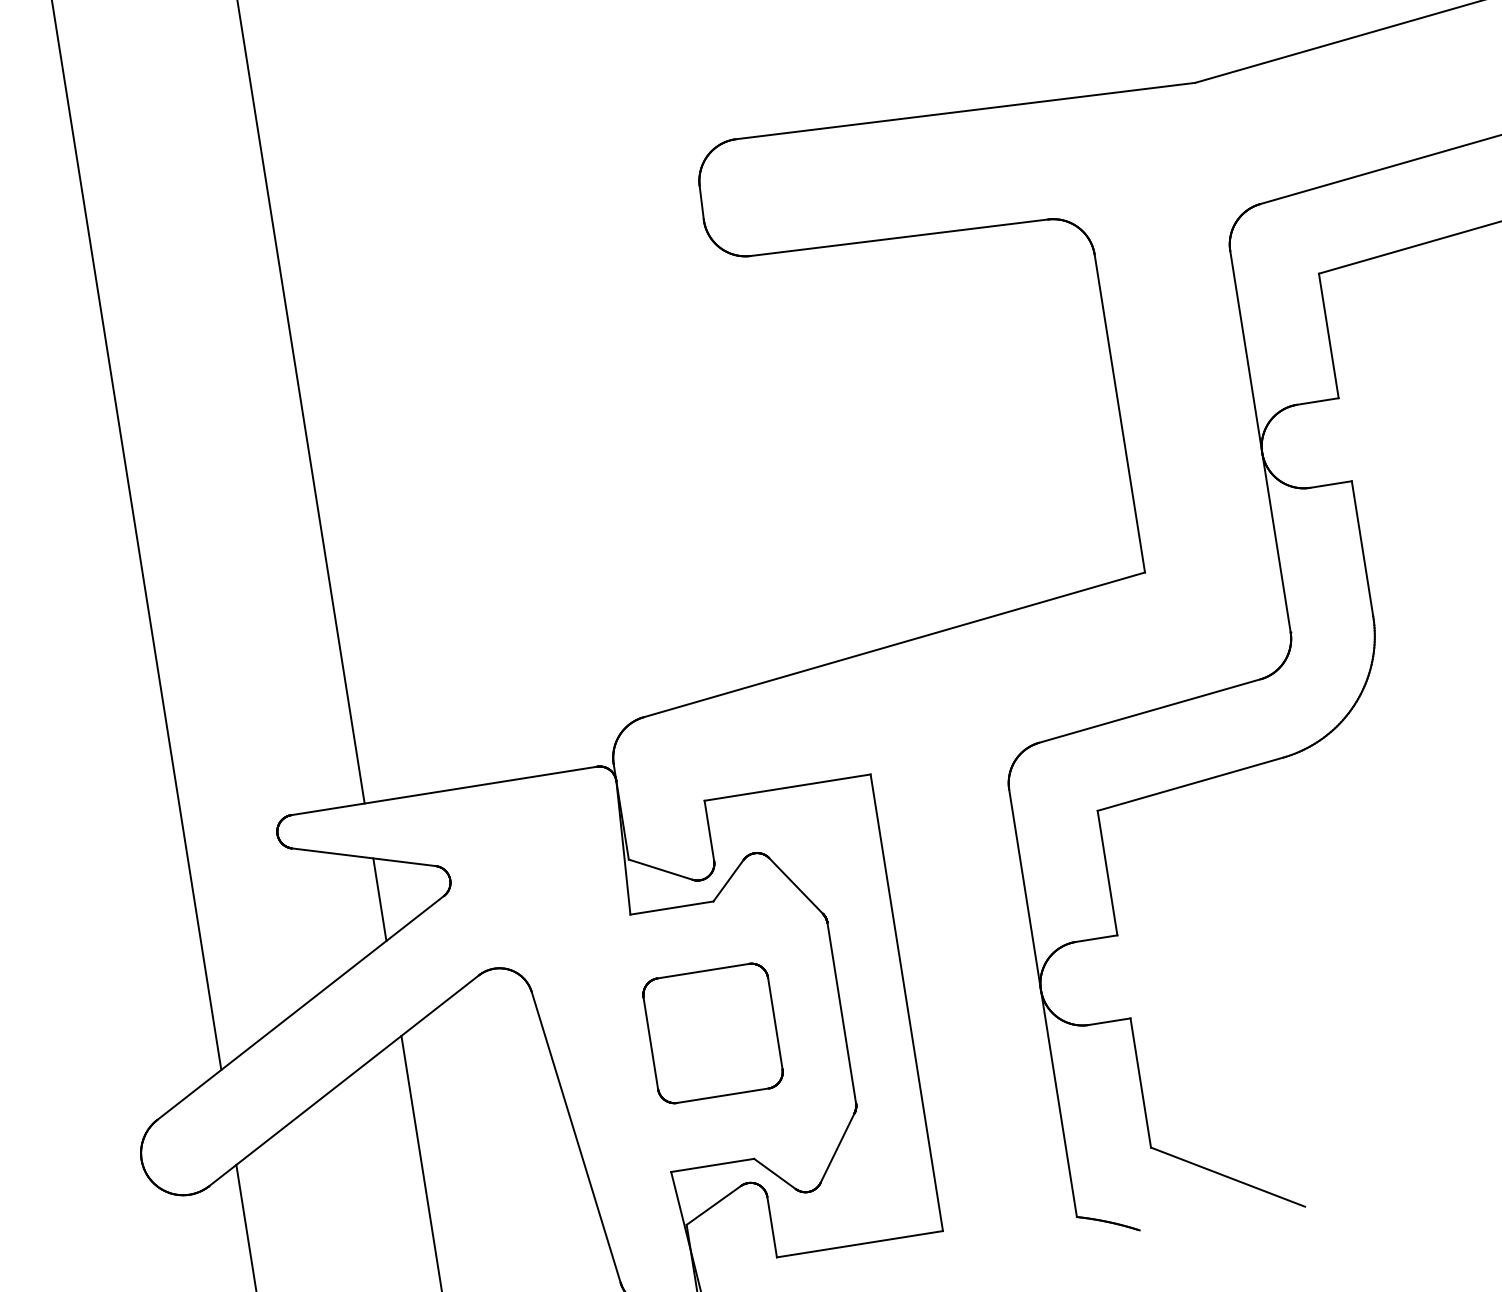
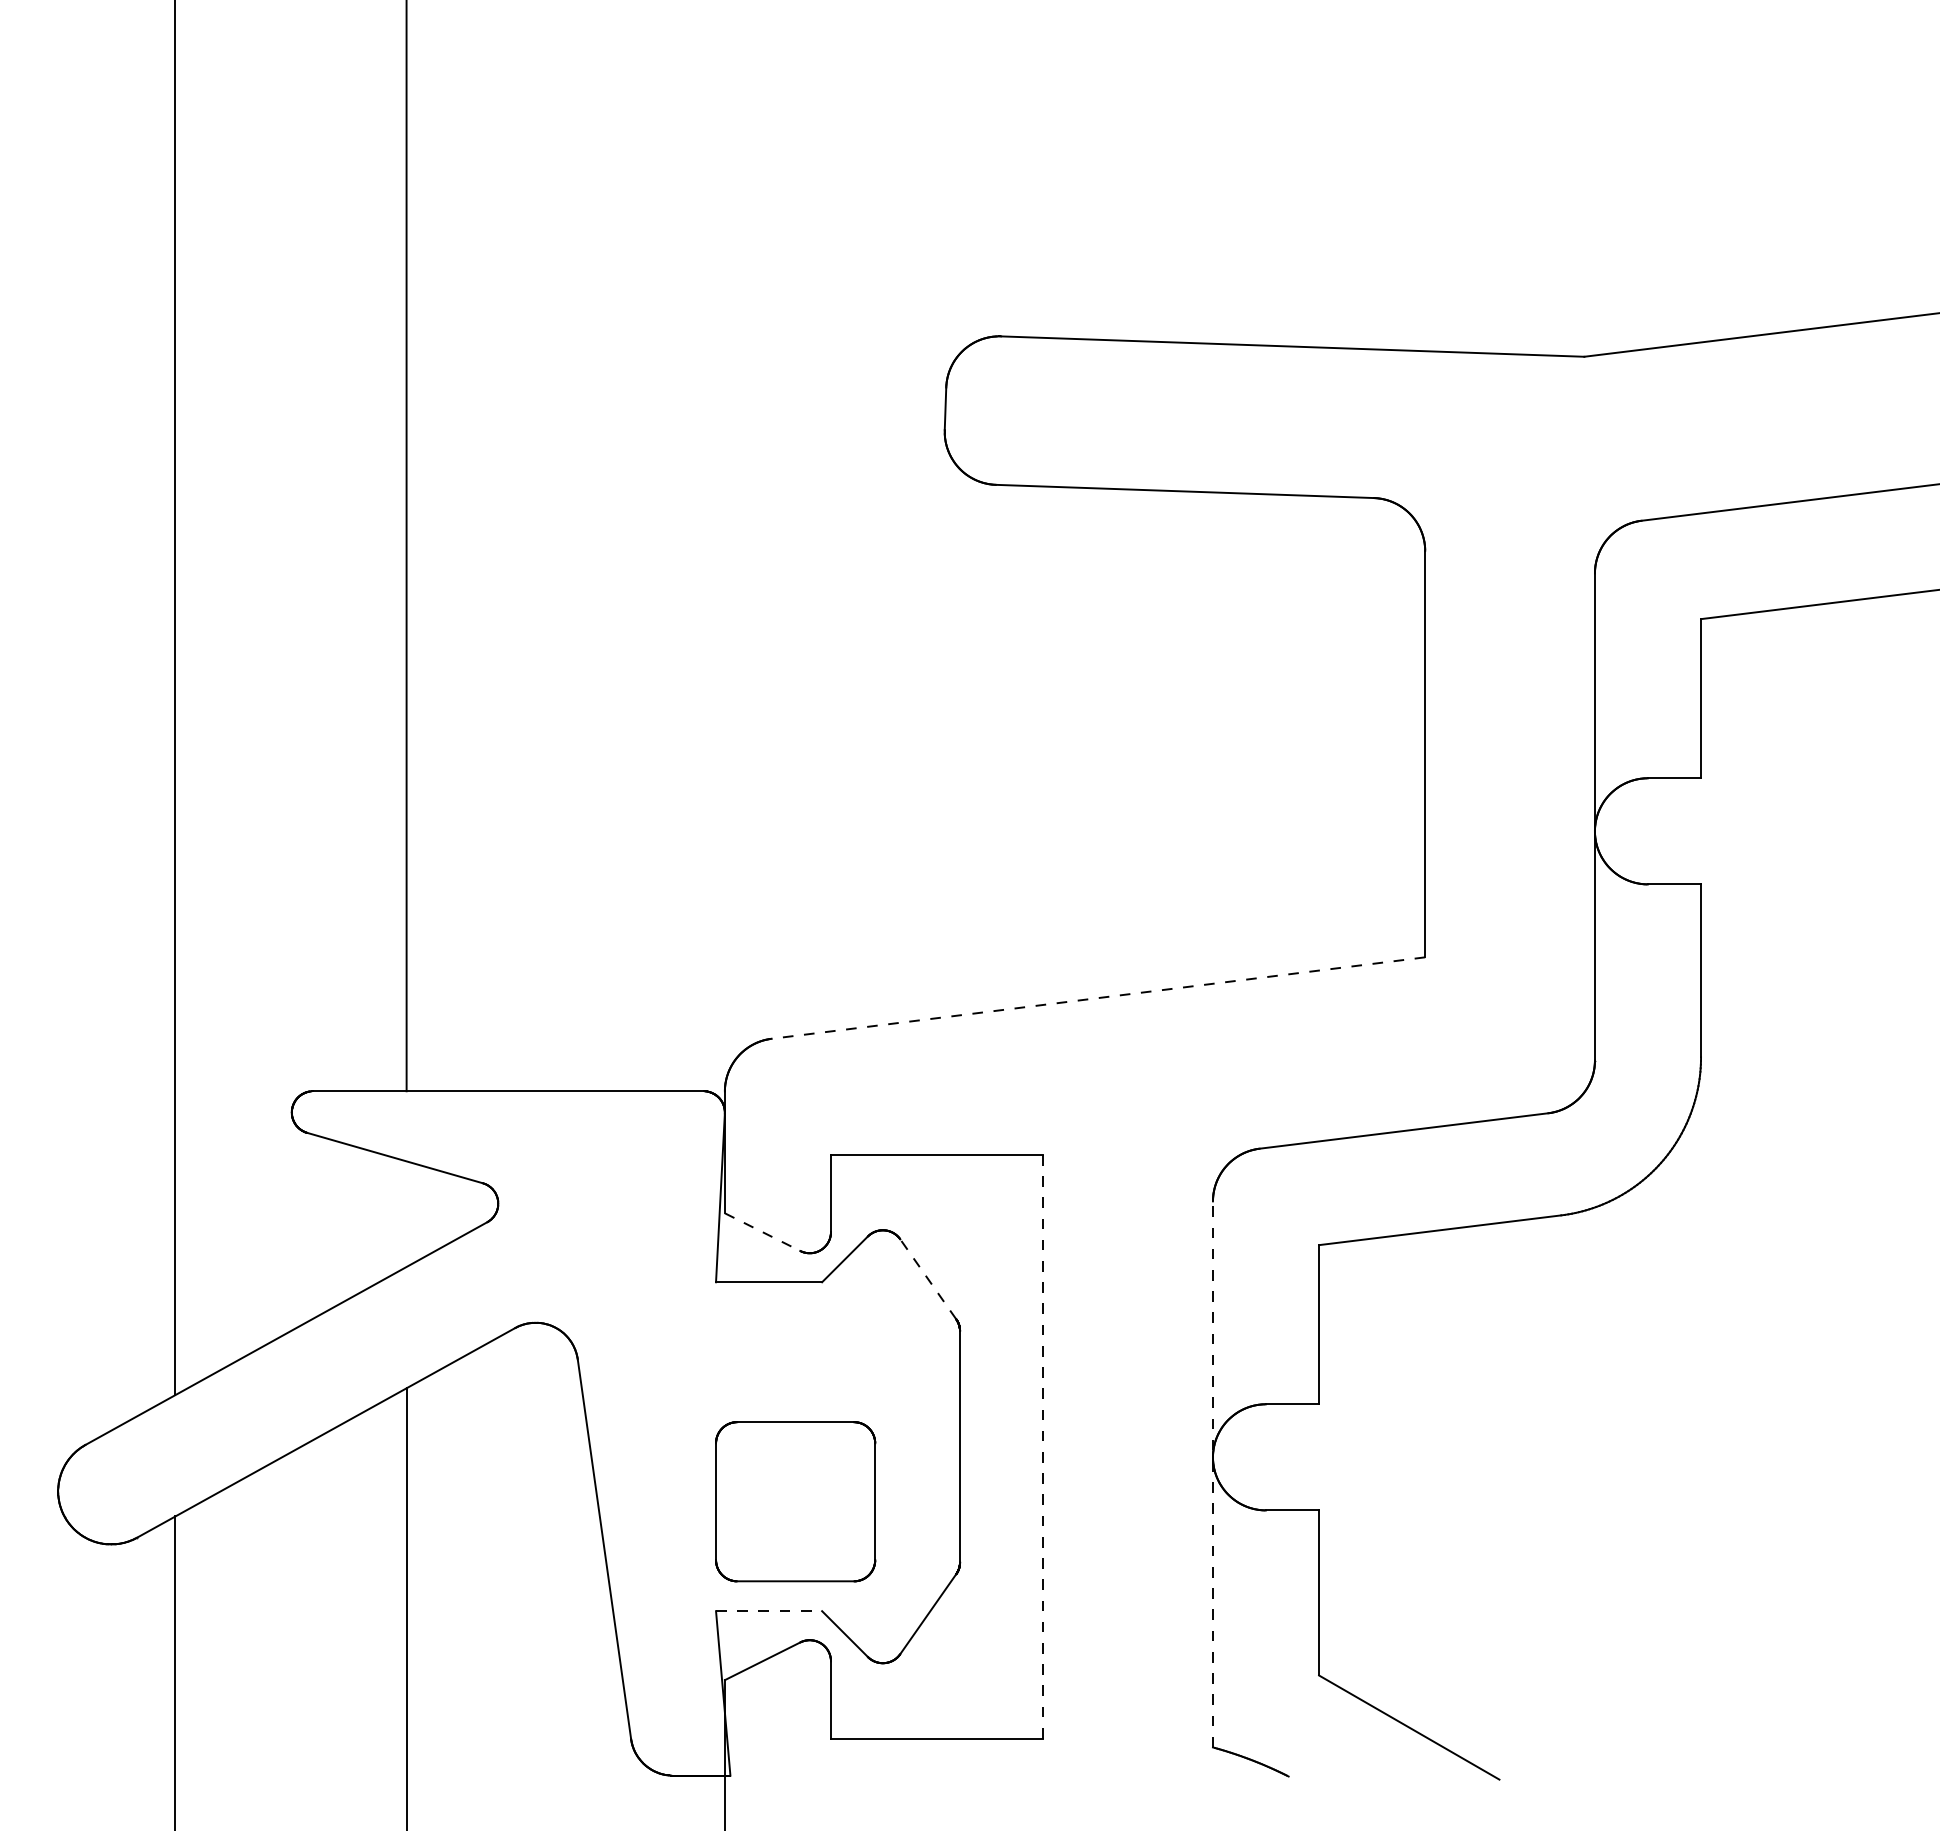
line: (893, 645) -> (1097, 998), solid -> dashed
line: (661, 869) -> (763, 1232), solid -> dashed
line: (796, 886) -> (928, 1279), solid -> dashed
line: (379, 899) -> (406, 1213), removed
line: (907, 1002) -> (1043, 1446), solid -> dashed
line: (1042, 1002) -> (1212, 1473), solid -> dashed
part: (712, 1033) -> (795, 1501), moved
line: (713, 1165) -> (769, 1611), solid -> dashed

